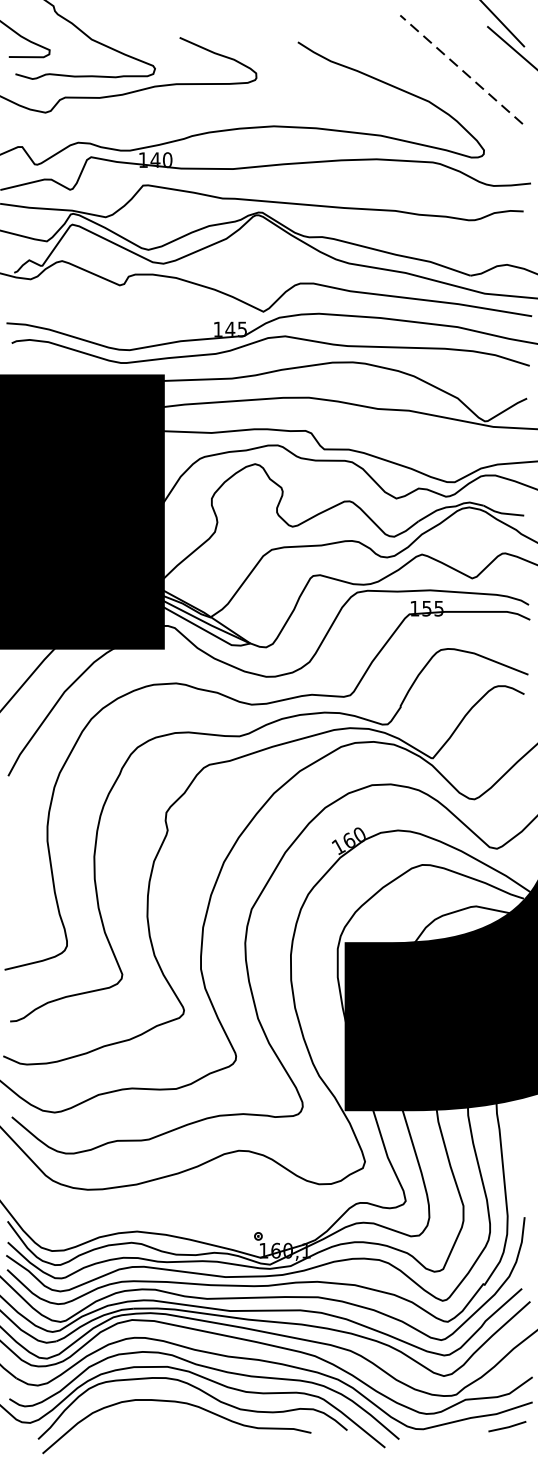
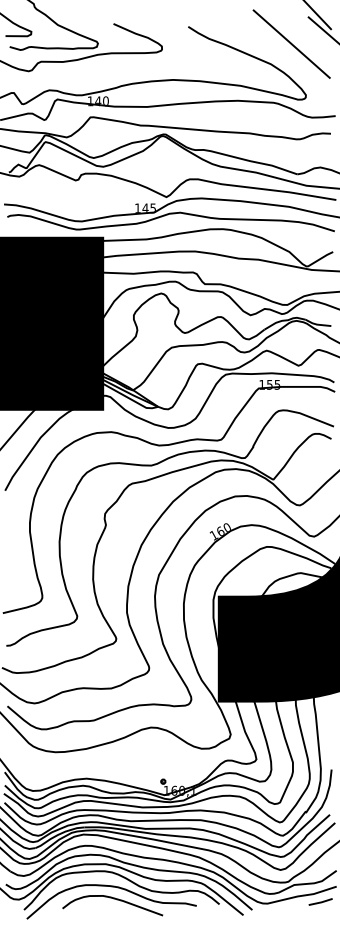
line: (461, 70) -> (291, 44), dashed -> solid
curve: (179, 1422) -> (113, 899), added

